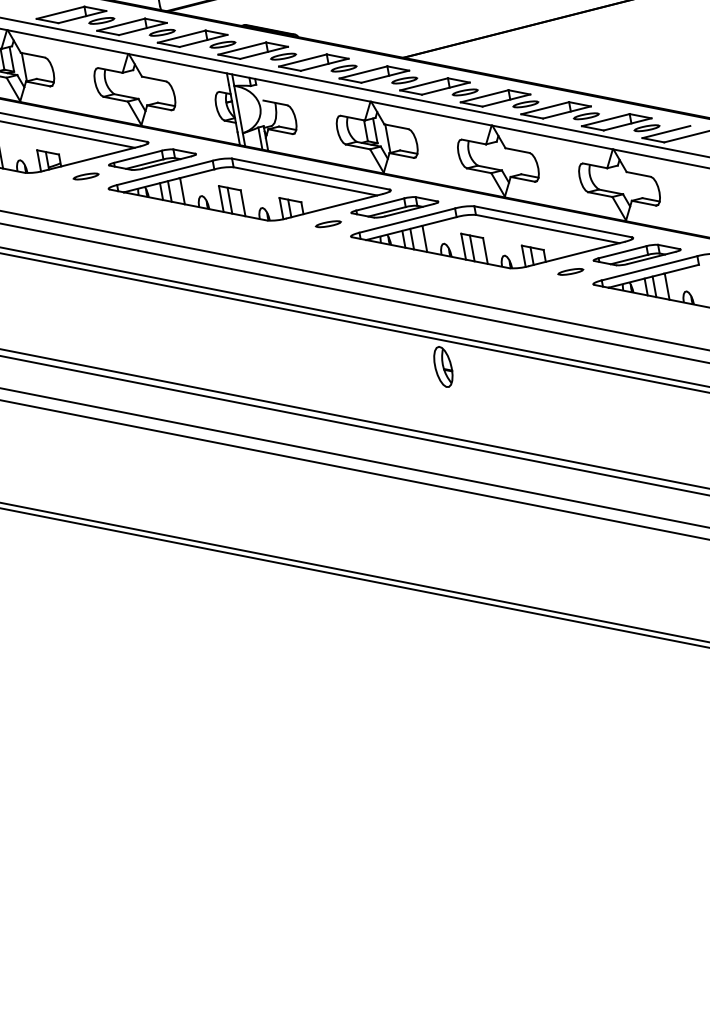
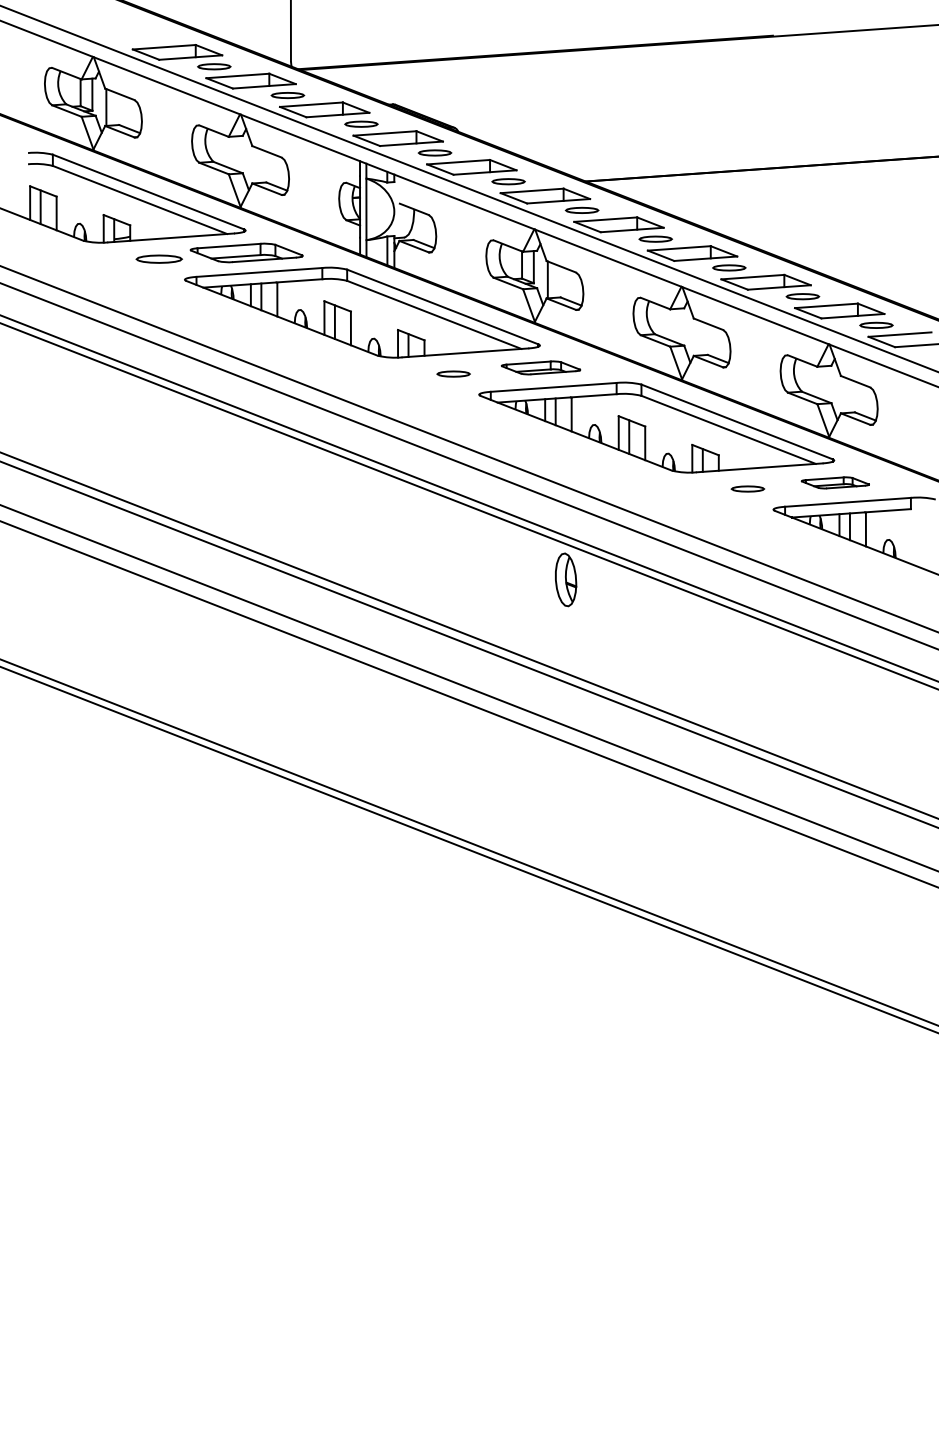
part: (86, 176) -> (159, 258), size x1.4
part: (394, 207) -> (540, 367), size x0.7
part: (637, 254) -> (835, 482), size x0.6

